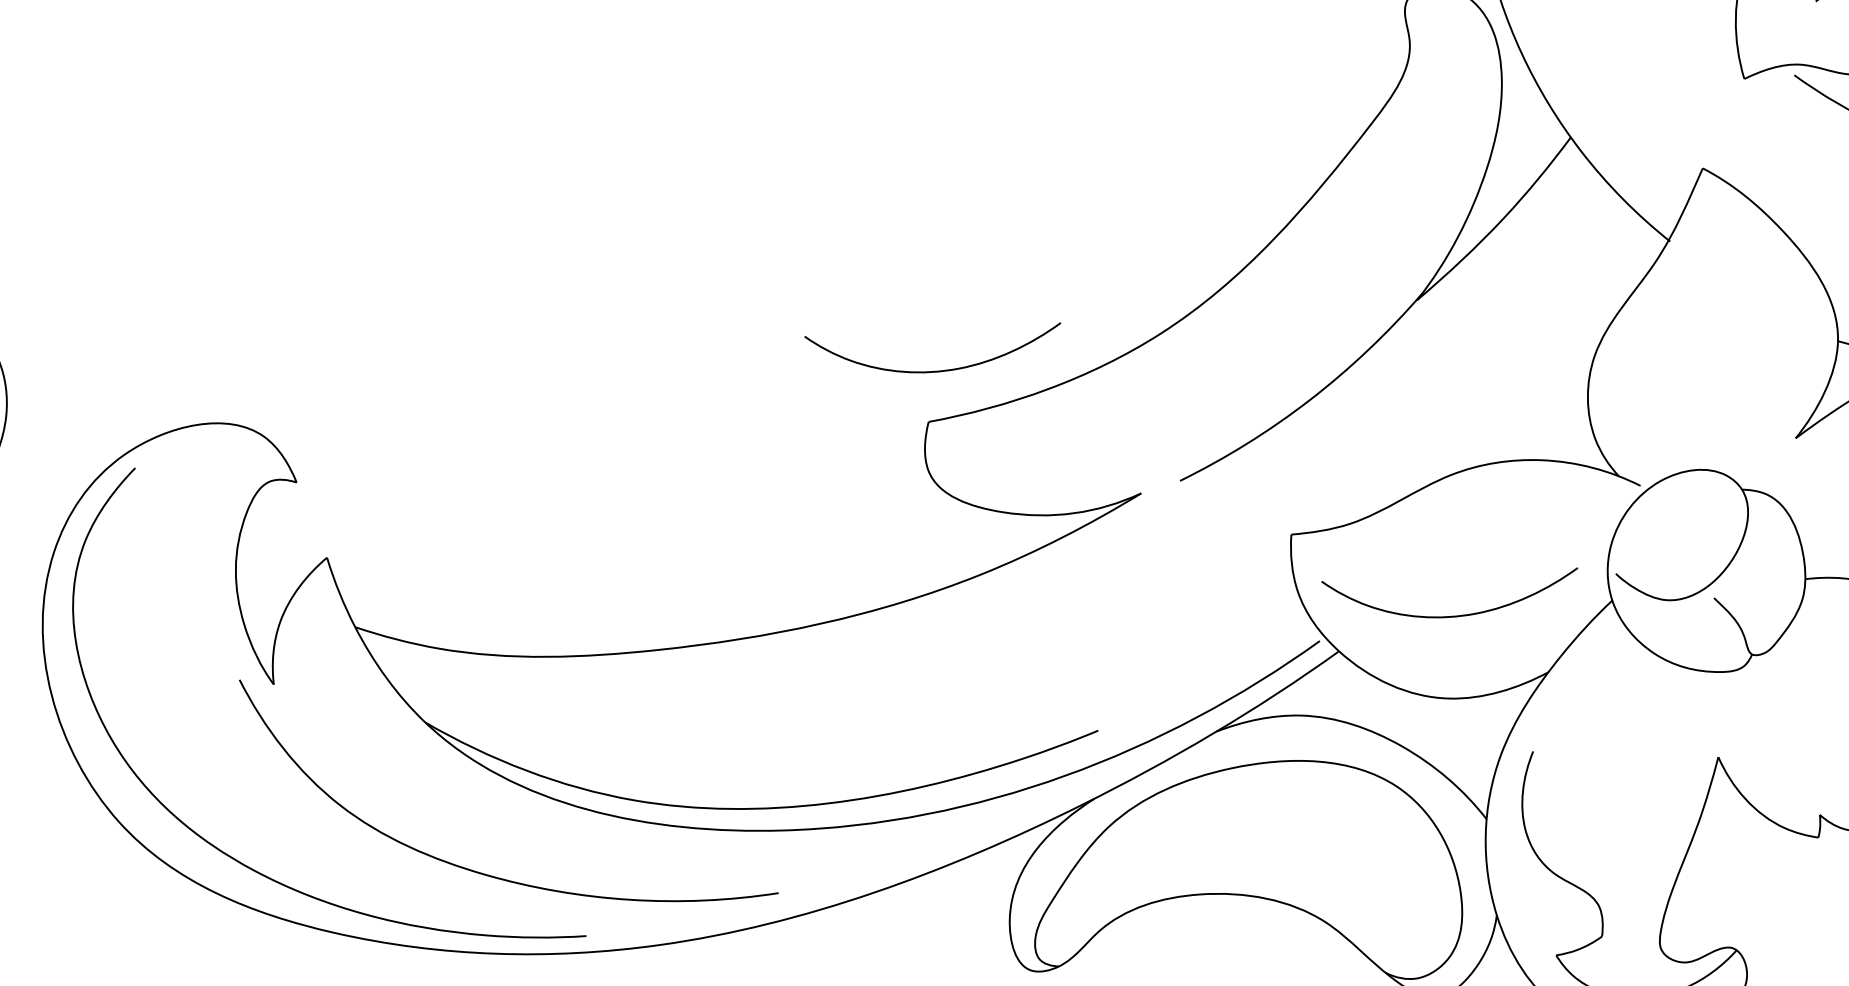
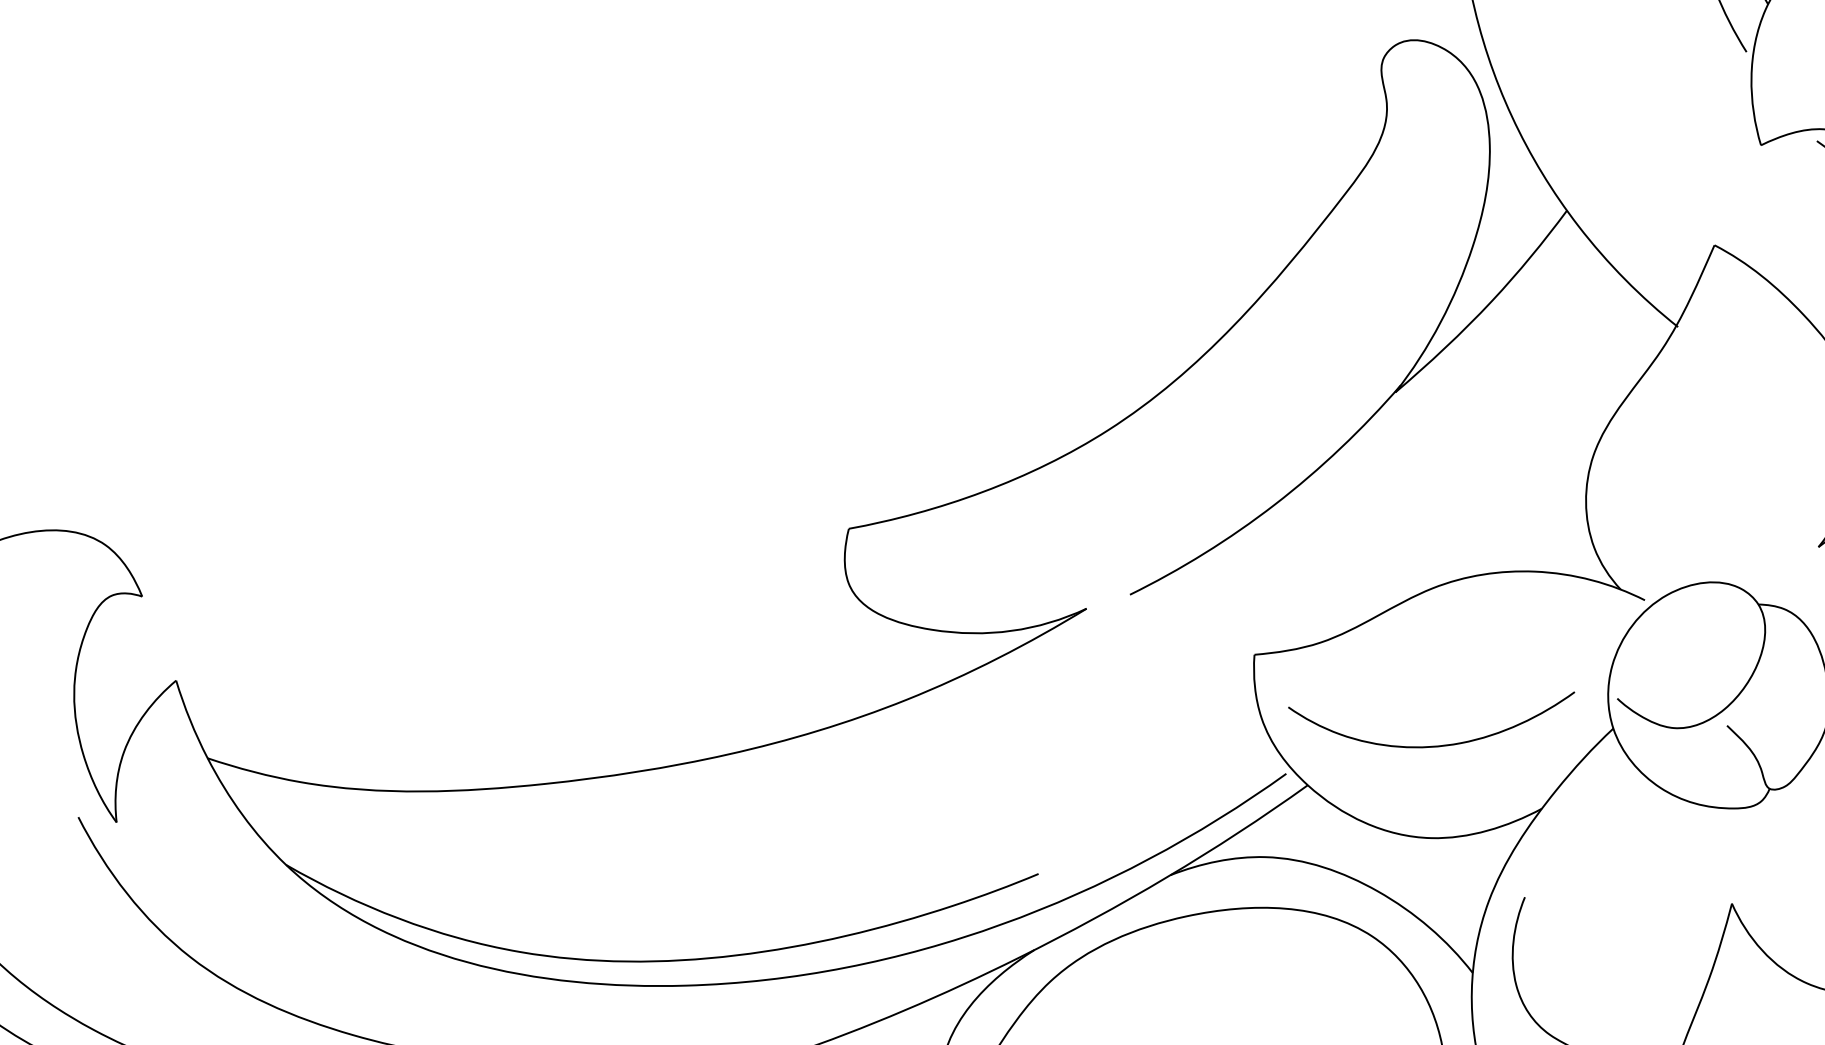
curve: (934, 370) -> (855, 471), removed

